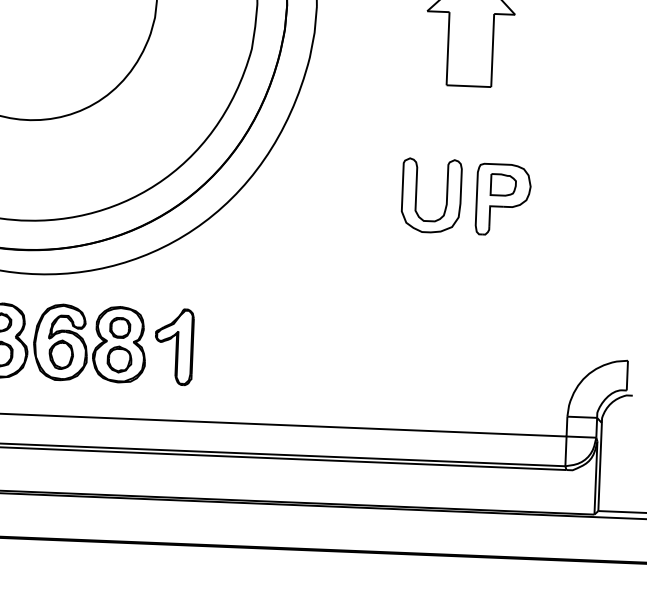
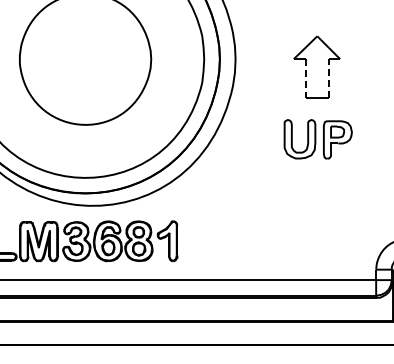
line: (447, 48) -> (305, 78), solid -> dashed
line: (493, 48) -> (329, 77), solid -> dashed
part: (464, 197) -> (317, 139), moved

